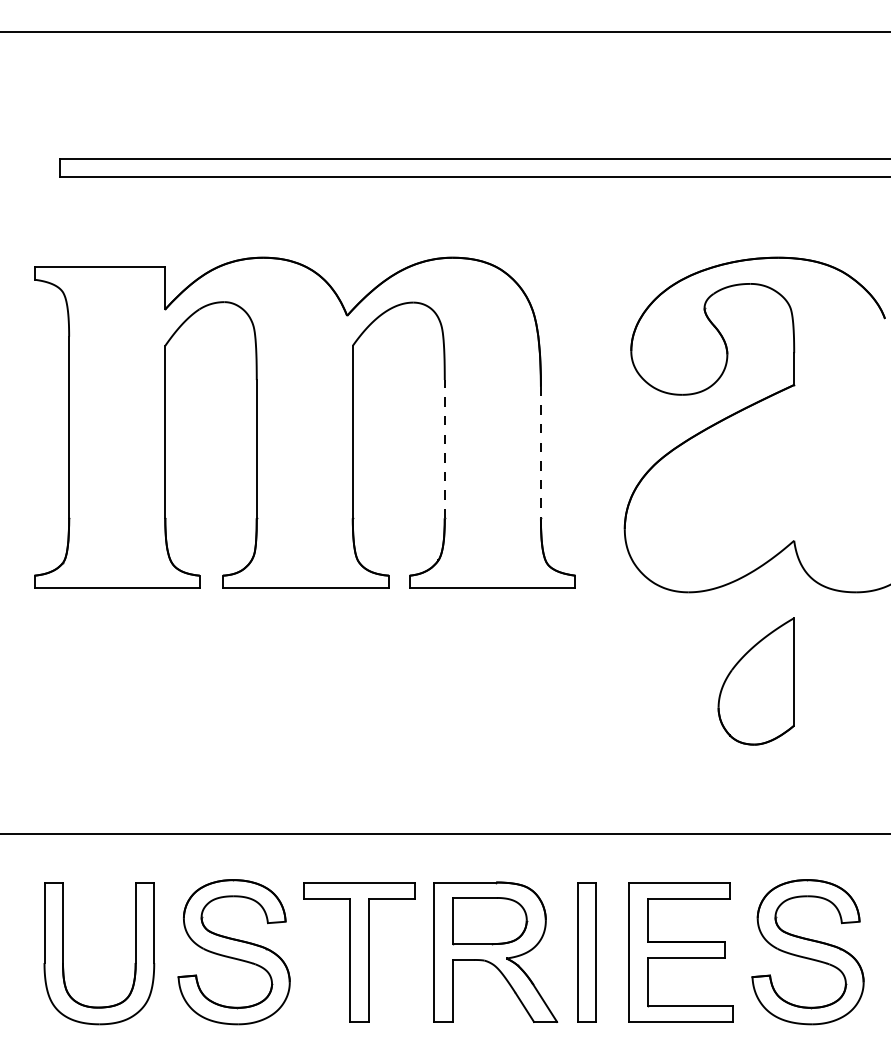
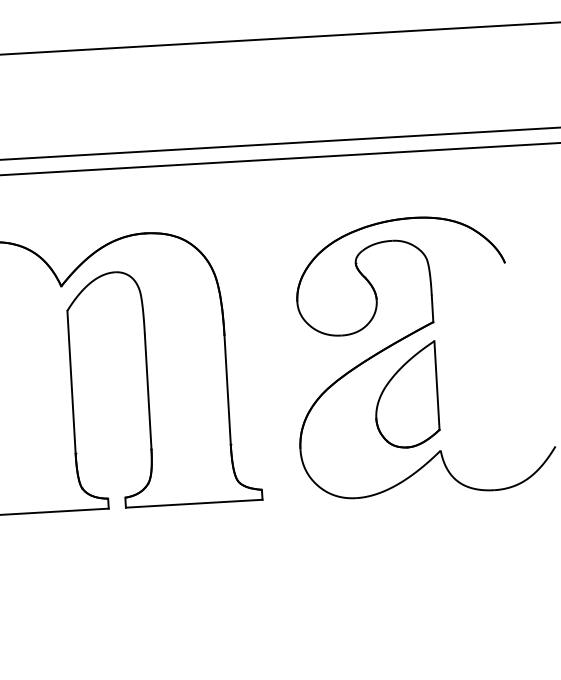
line: (444, 448) -> (147, 391), dashed -> solid
line: (540, 452) -> (227, 389), dashed -> solid
part: (755, 681) -> (405, 395), moved

